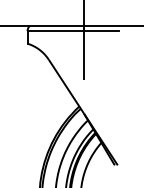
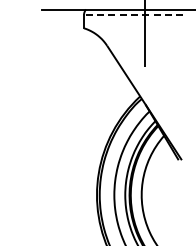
line: (73, 30) -> (133, 14), solid -> dashed

